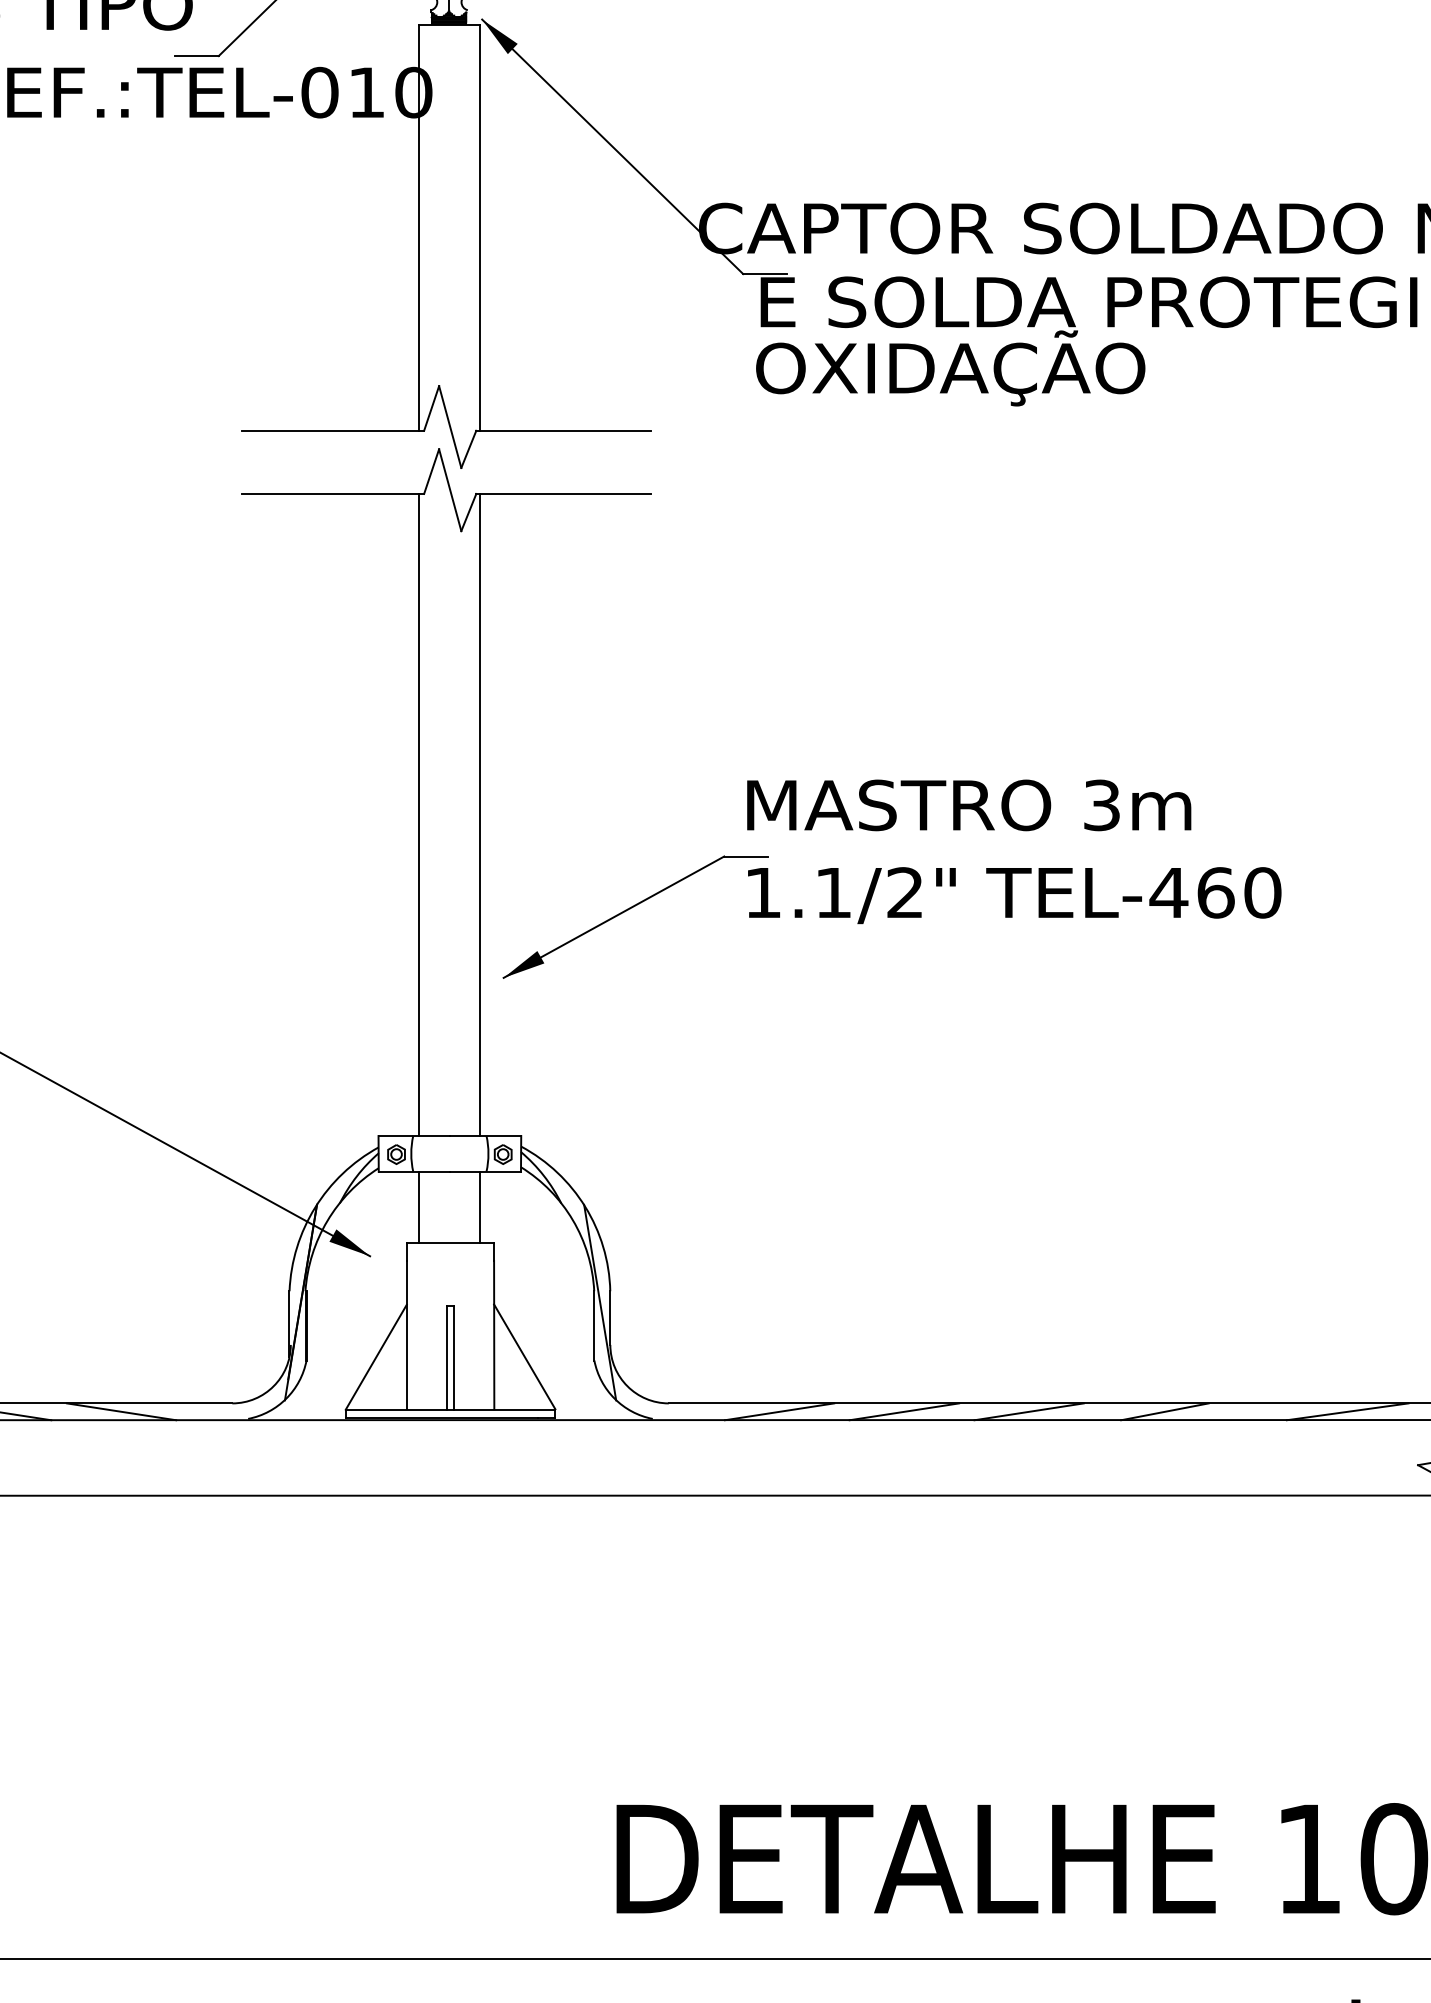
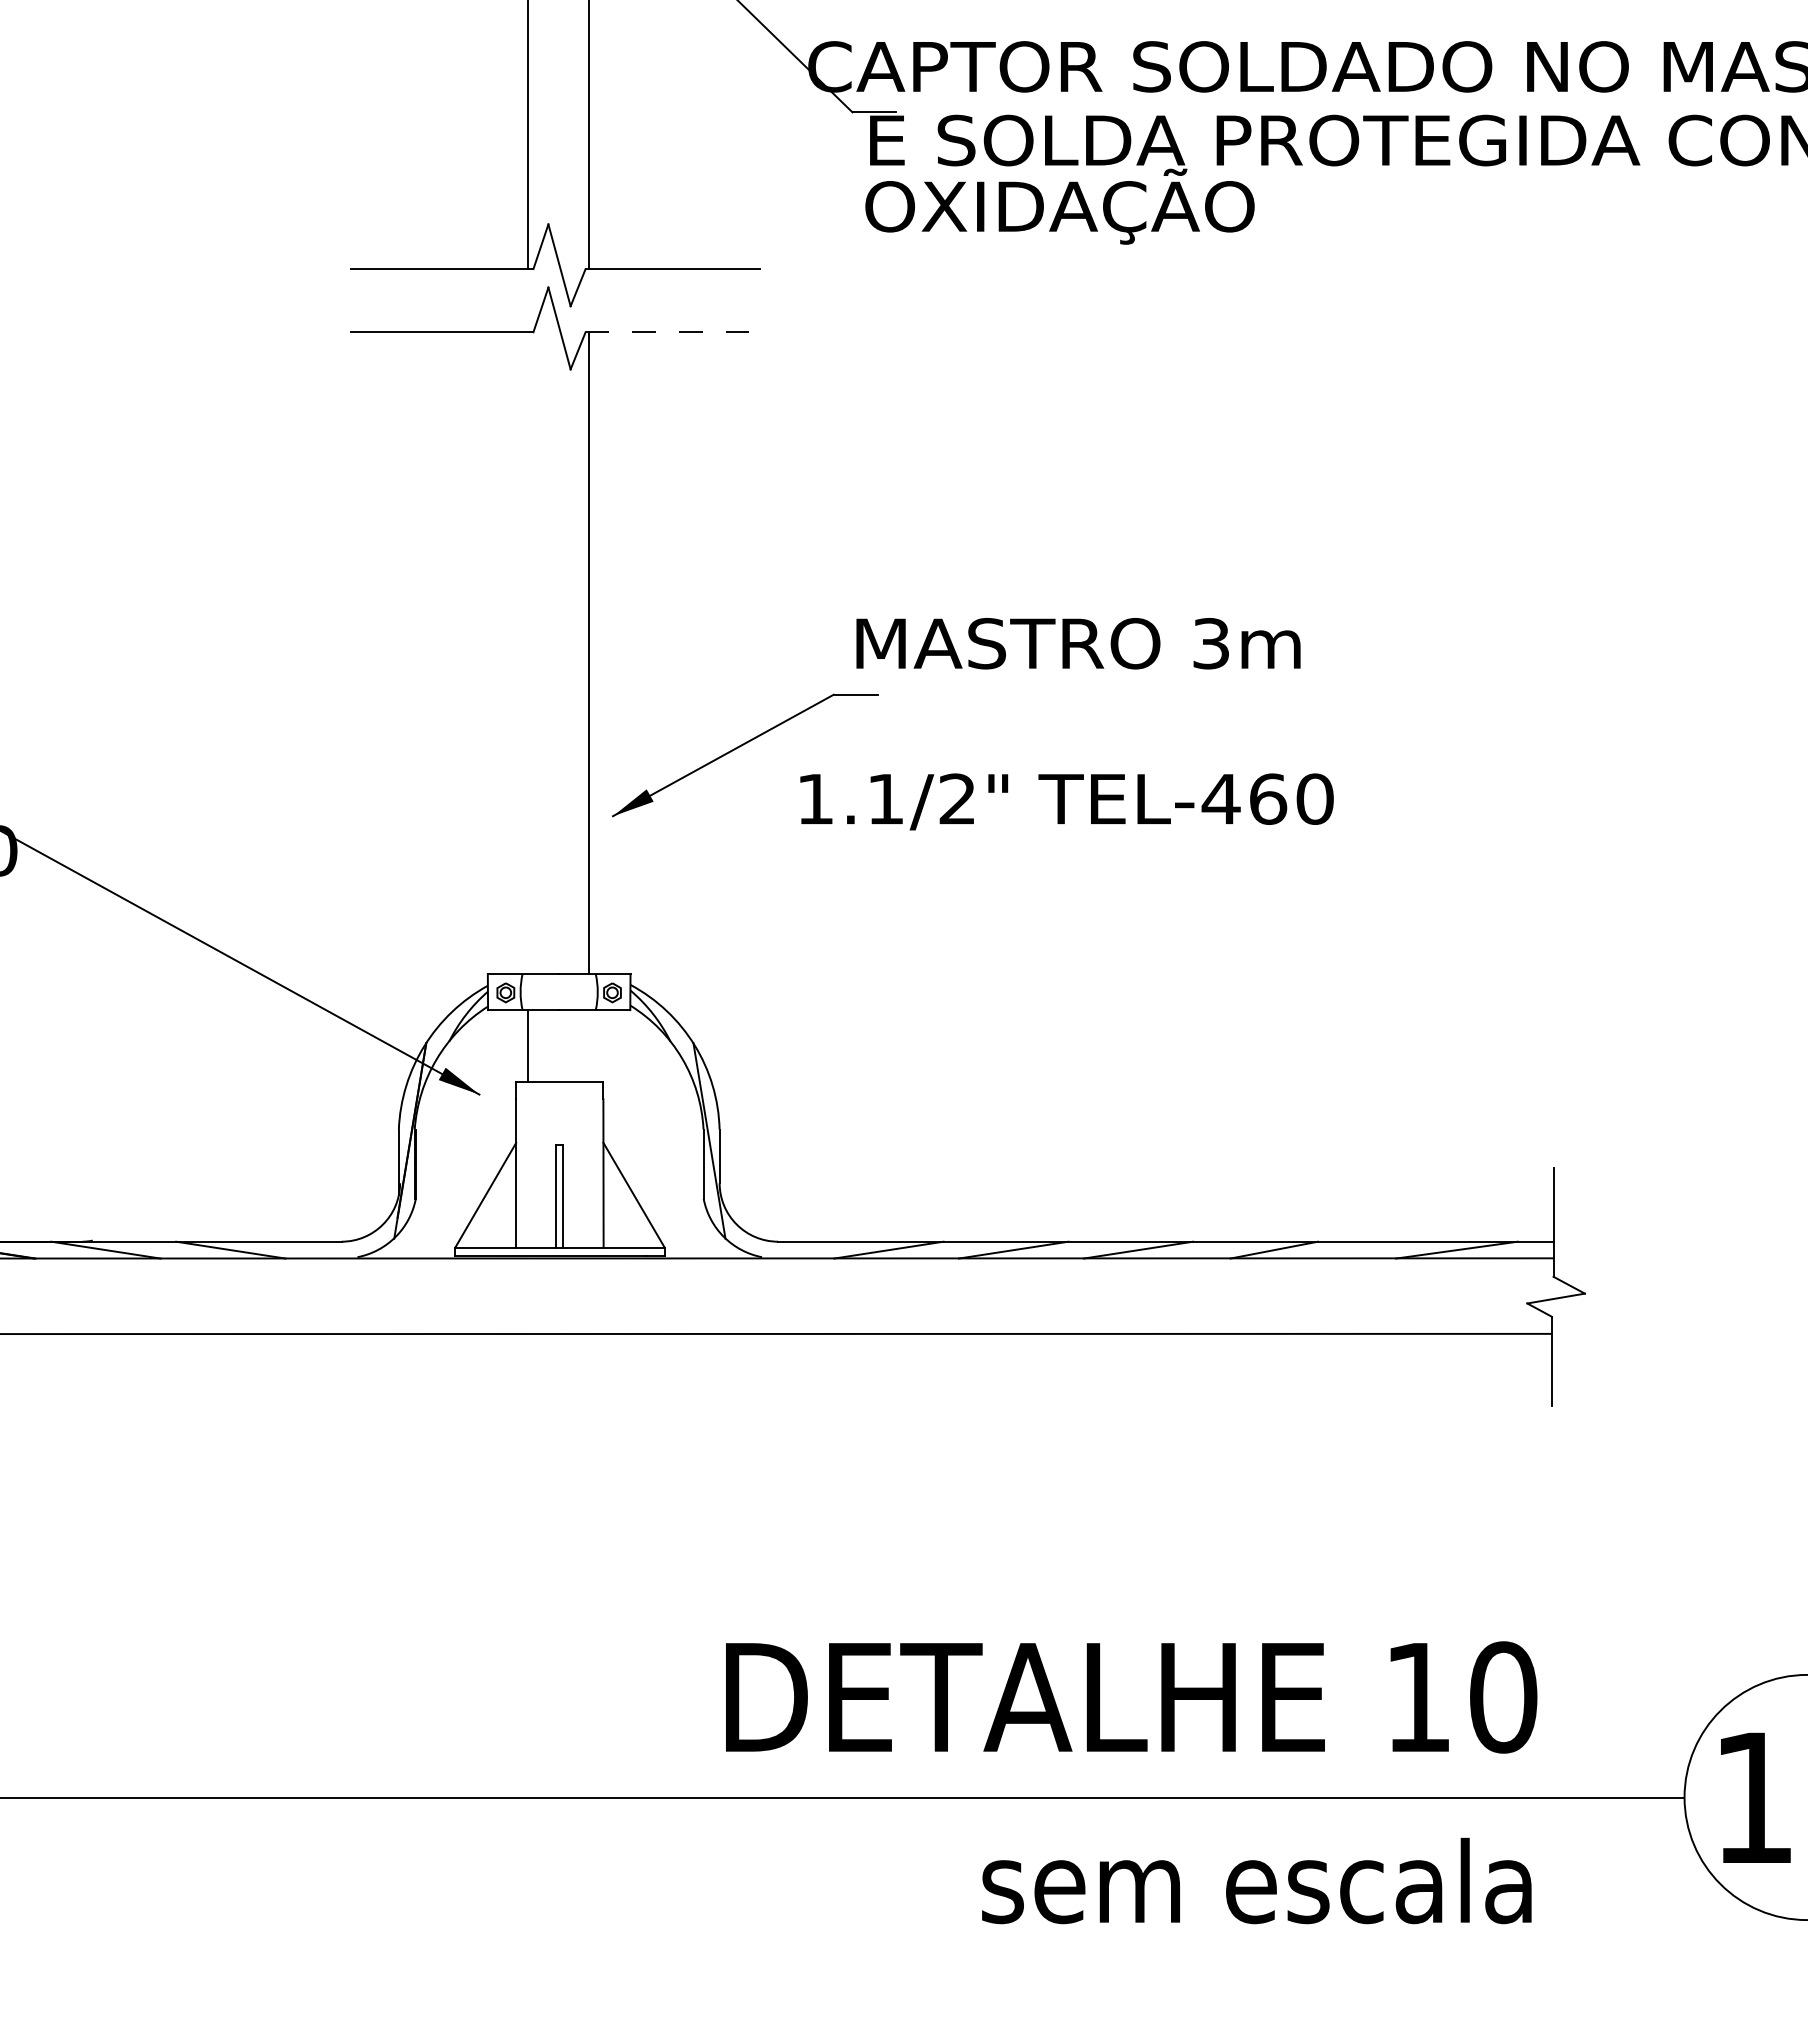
line: (564, 494) -> (673, 332), solid -> dashed
line: (419, 815) -> (528, 653), removed
text: (1014, 895) -> (1066, 801), moved
line: (480, 1207) -> (589, 1045), removed

